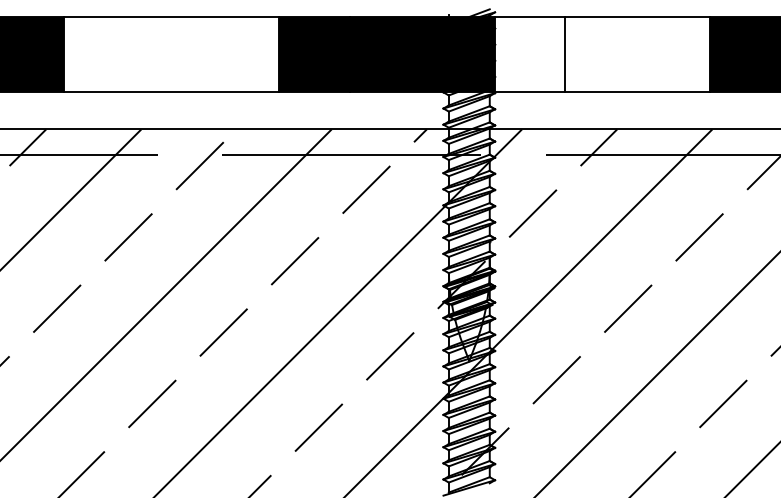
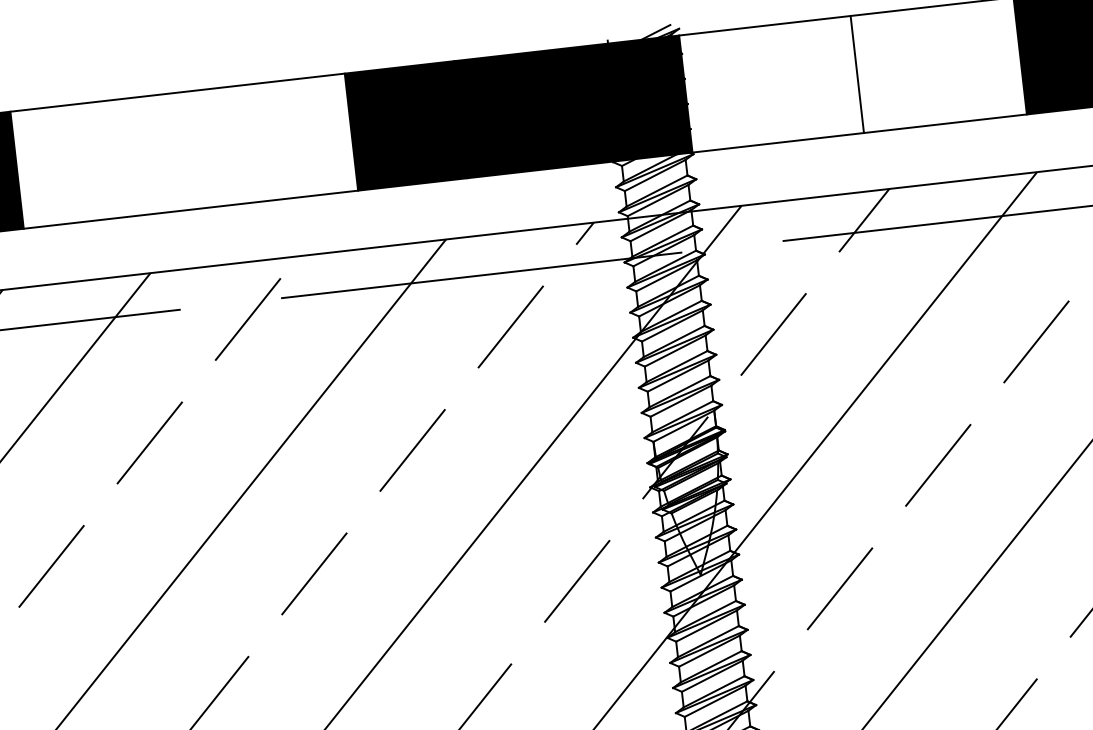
line: (565, 54) -> (858, 74), moved

